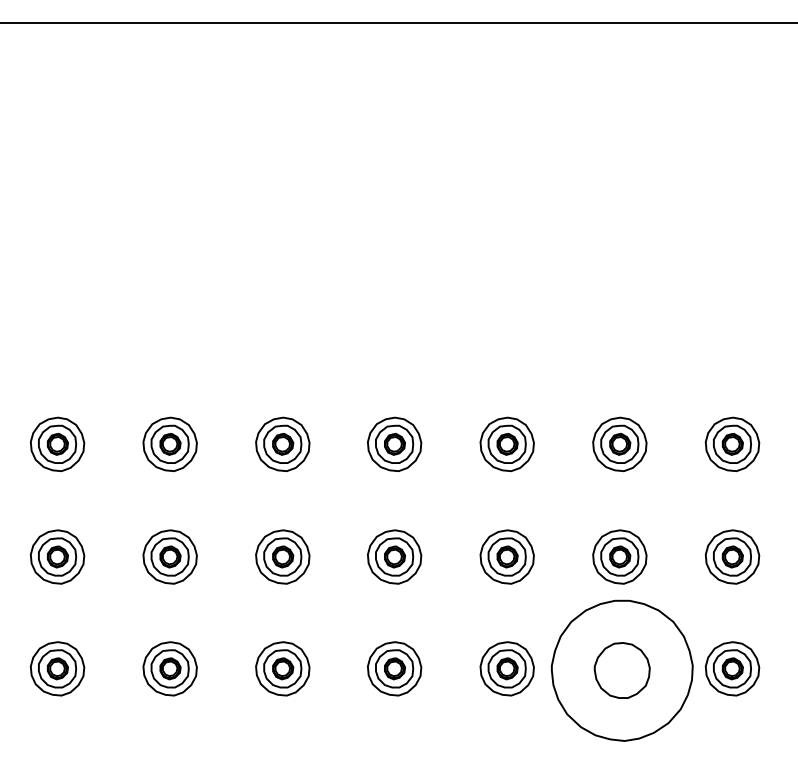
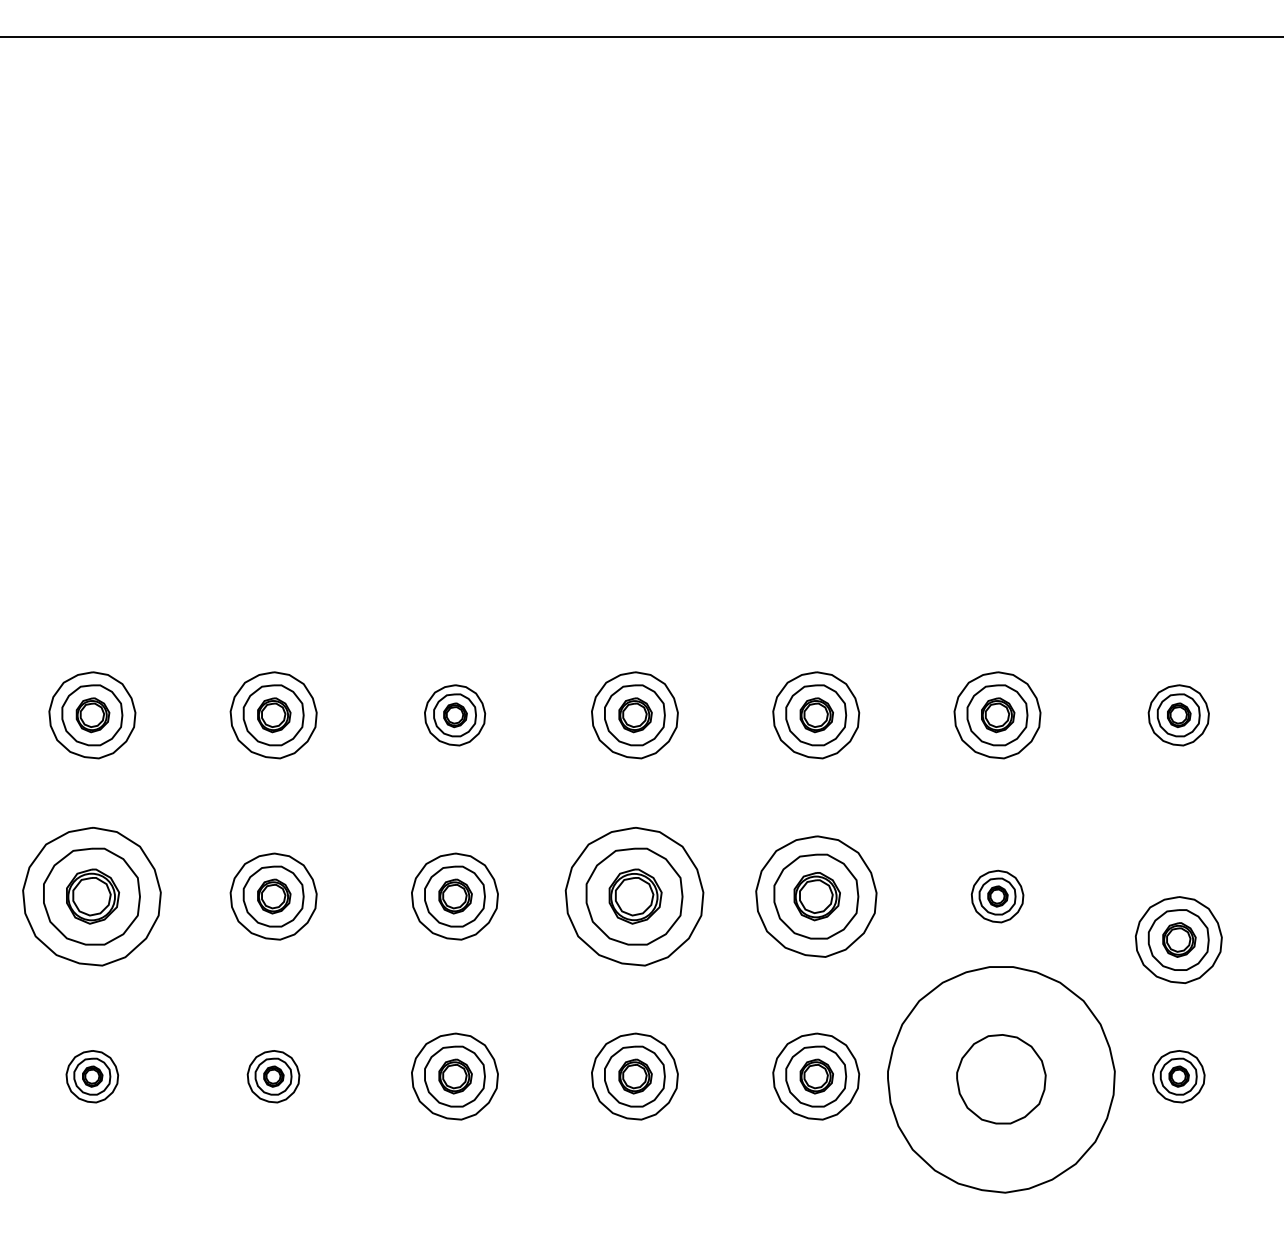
part: (282, 444) -> (454, 715), size x0.7
part: (732, 444) -> (1178, 715), size x0.7
part: (57, 556) -> (92, 895), size x1.6
part: (394, 556) -> (634, 895), size x1.6
part: (506, 556) -> (815, 895), size x1.4
part: (619, 556) -> (996, 895), size x0.6
part: (732, 556) -> (1178, 939), moved
part: (57, 668) -> (92, 1076), size x0.6
part: (169, 668) -> (272, 1076), size x0.6
part: (732, 668) -> (1178, 1076), size x0.6

